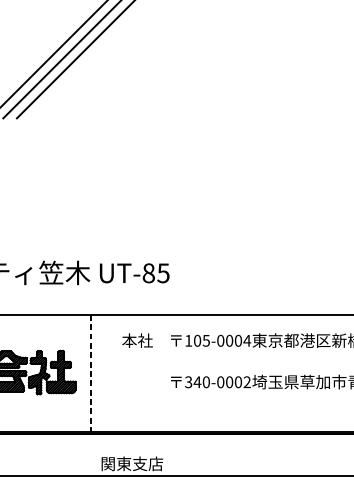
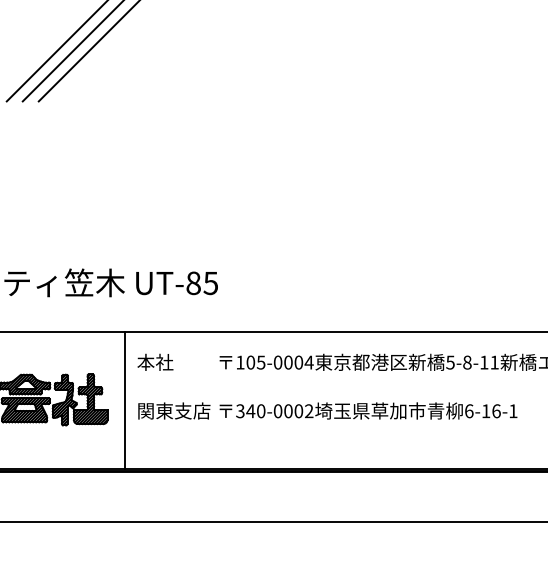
text: (137, 339) -> (155, 361), moved
line: (90, 373) -> (125, 400), dashed -> solid
text: (132, 463) -> (174, 410), moved

